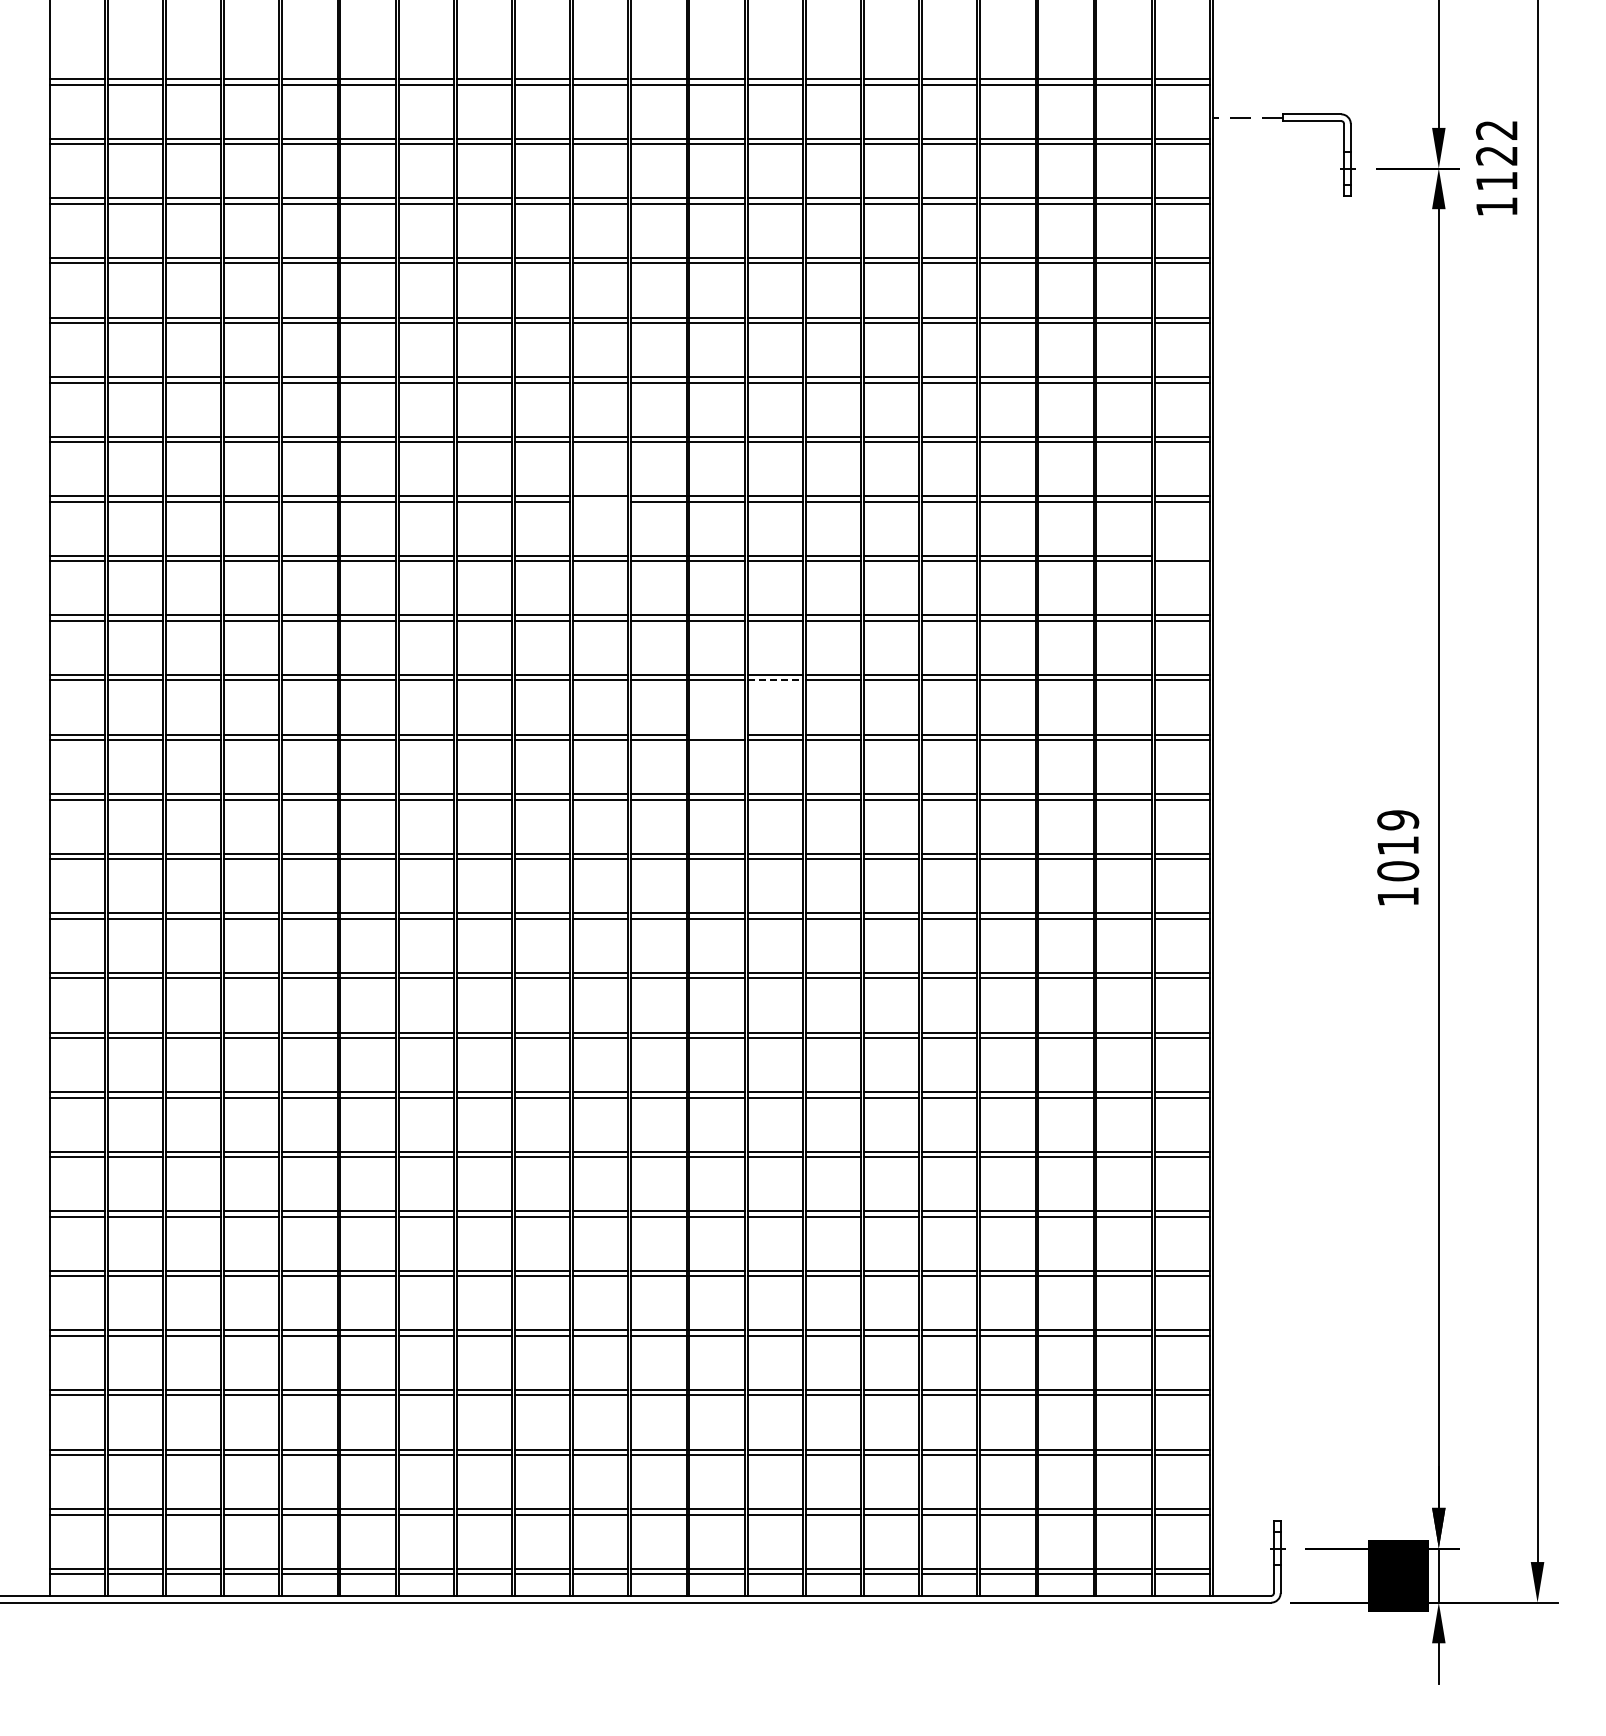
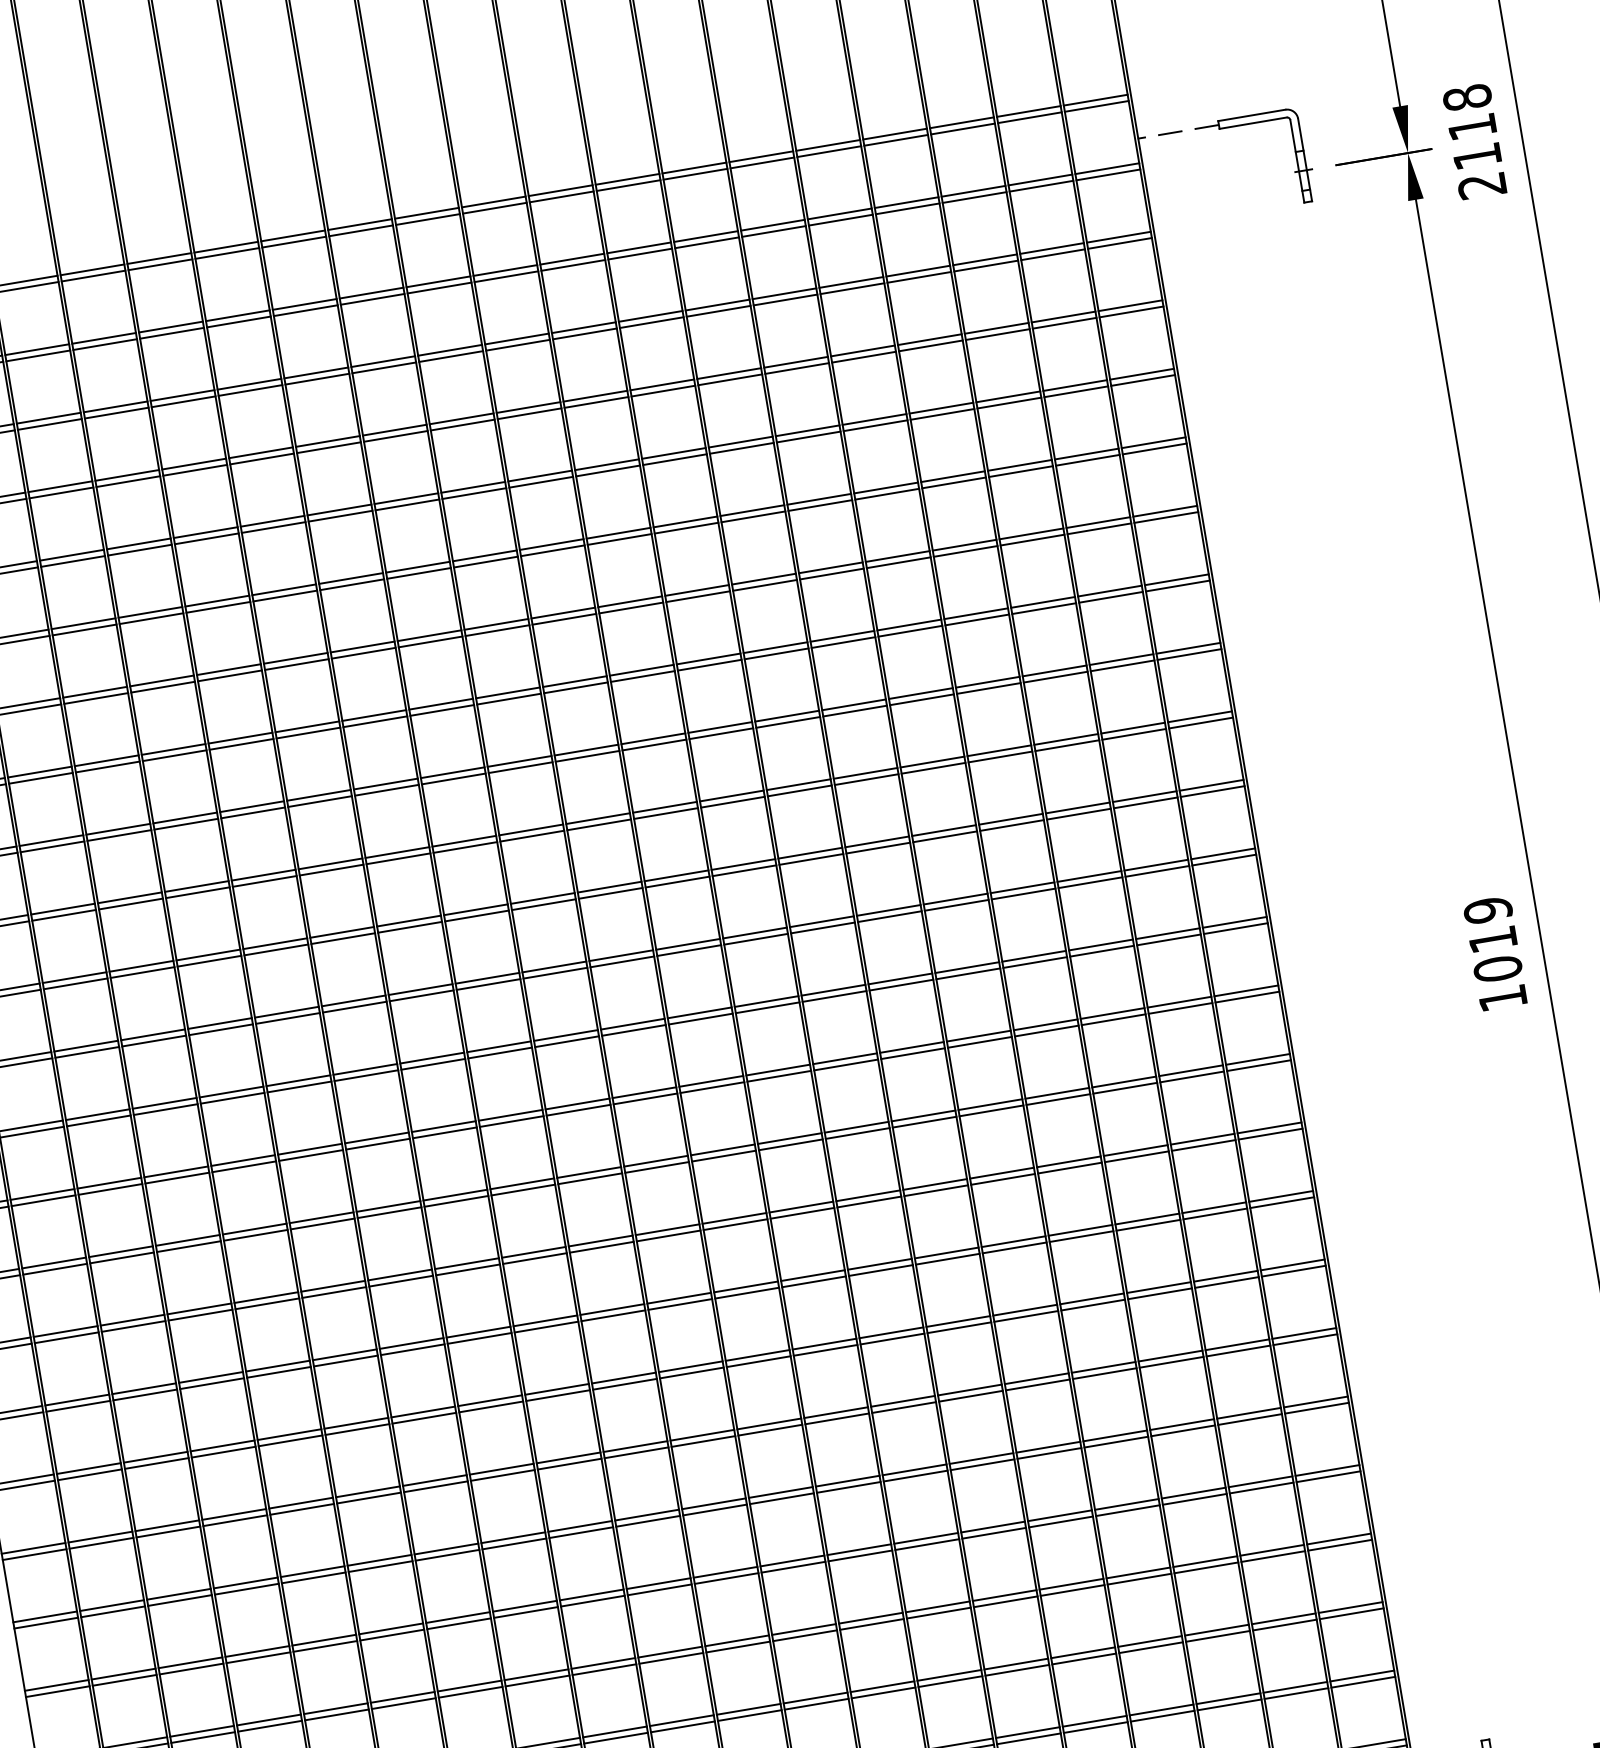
text: (1496, 168) -> (1474, 141), 1122 -> 2118
line: (600, 501) -> (508, 698), added
line: (1182, 555) -> (1188, 647), added
line: (775, 680) -> (744, 870), dashed -> solid
line: (716, 734) -> (687, 944), added

